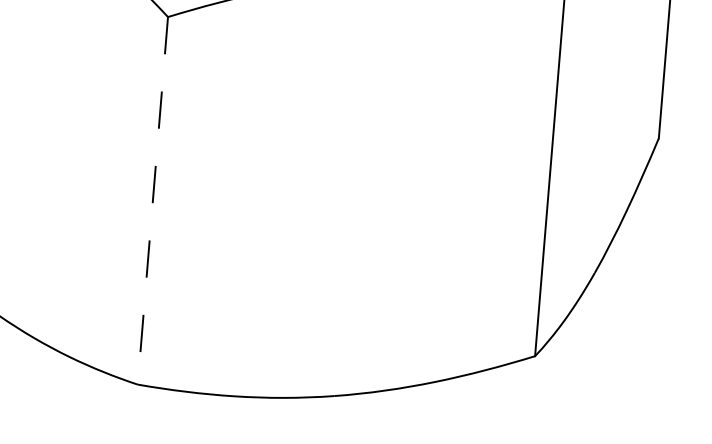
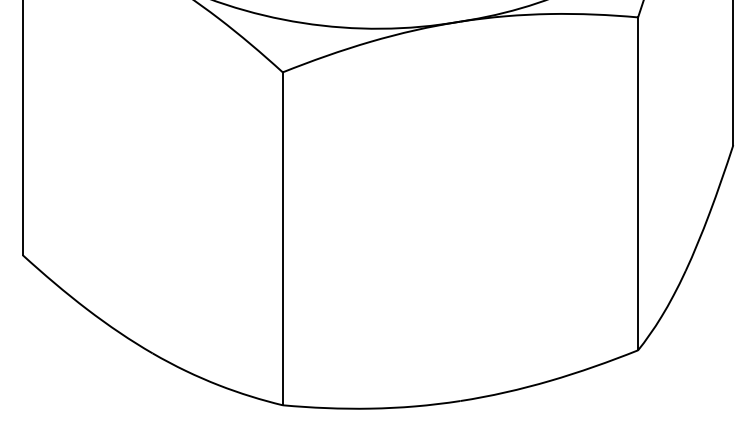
line: (152, 201) -> (282, 239), dashed -> solid

